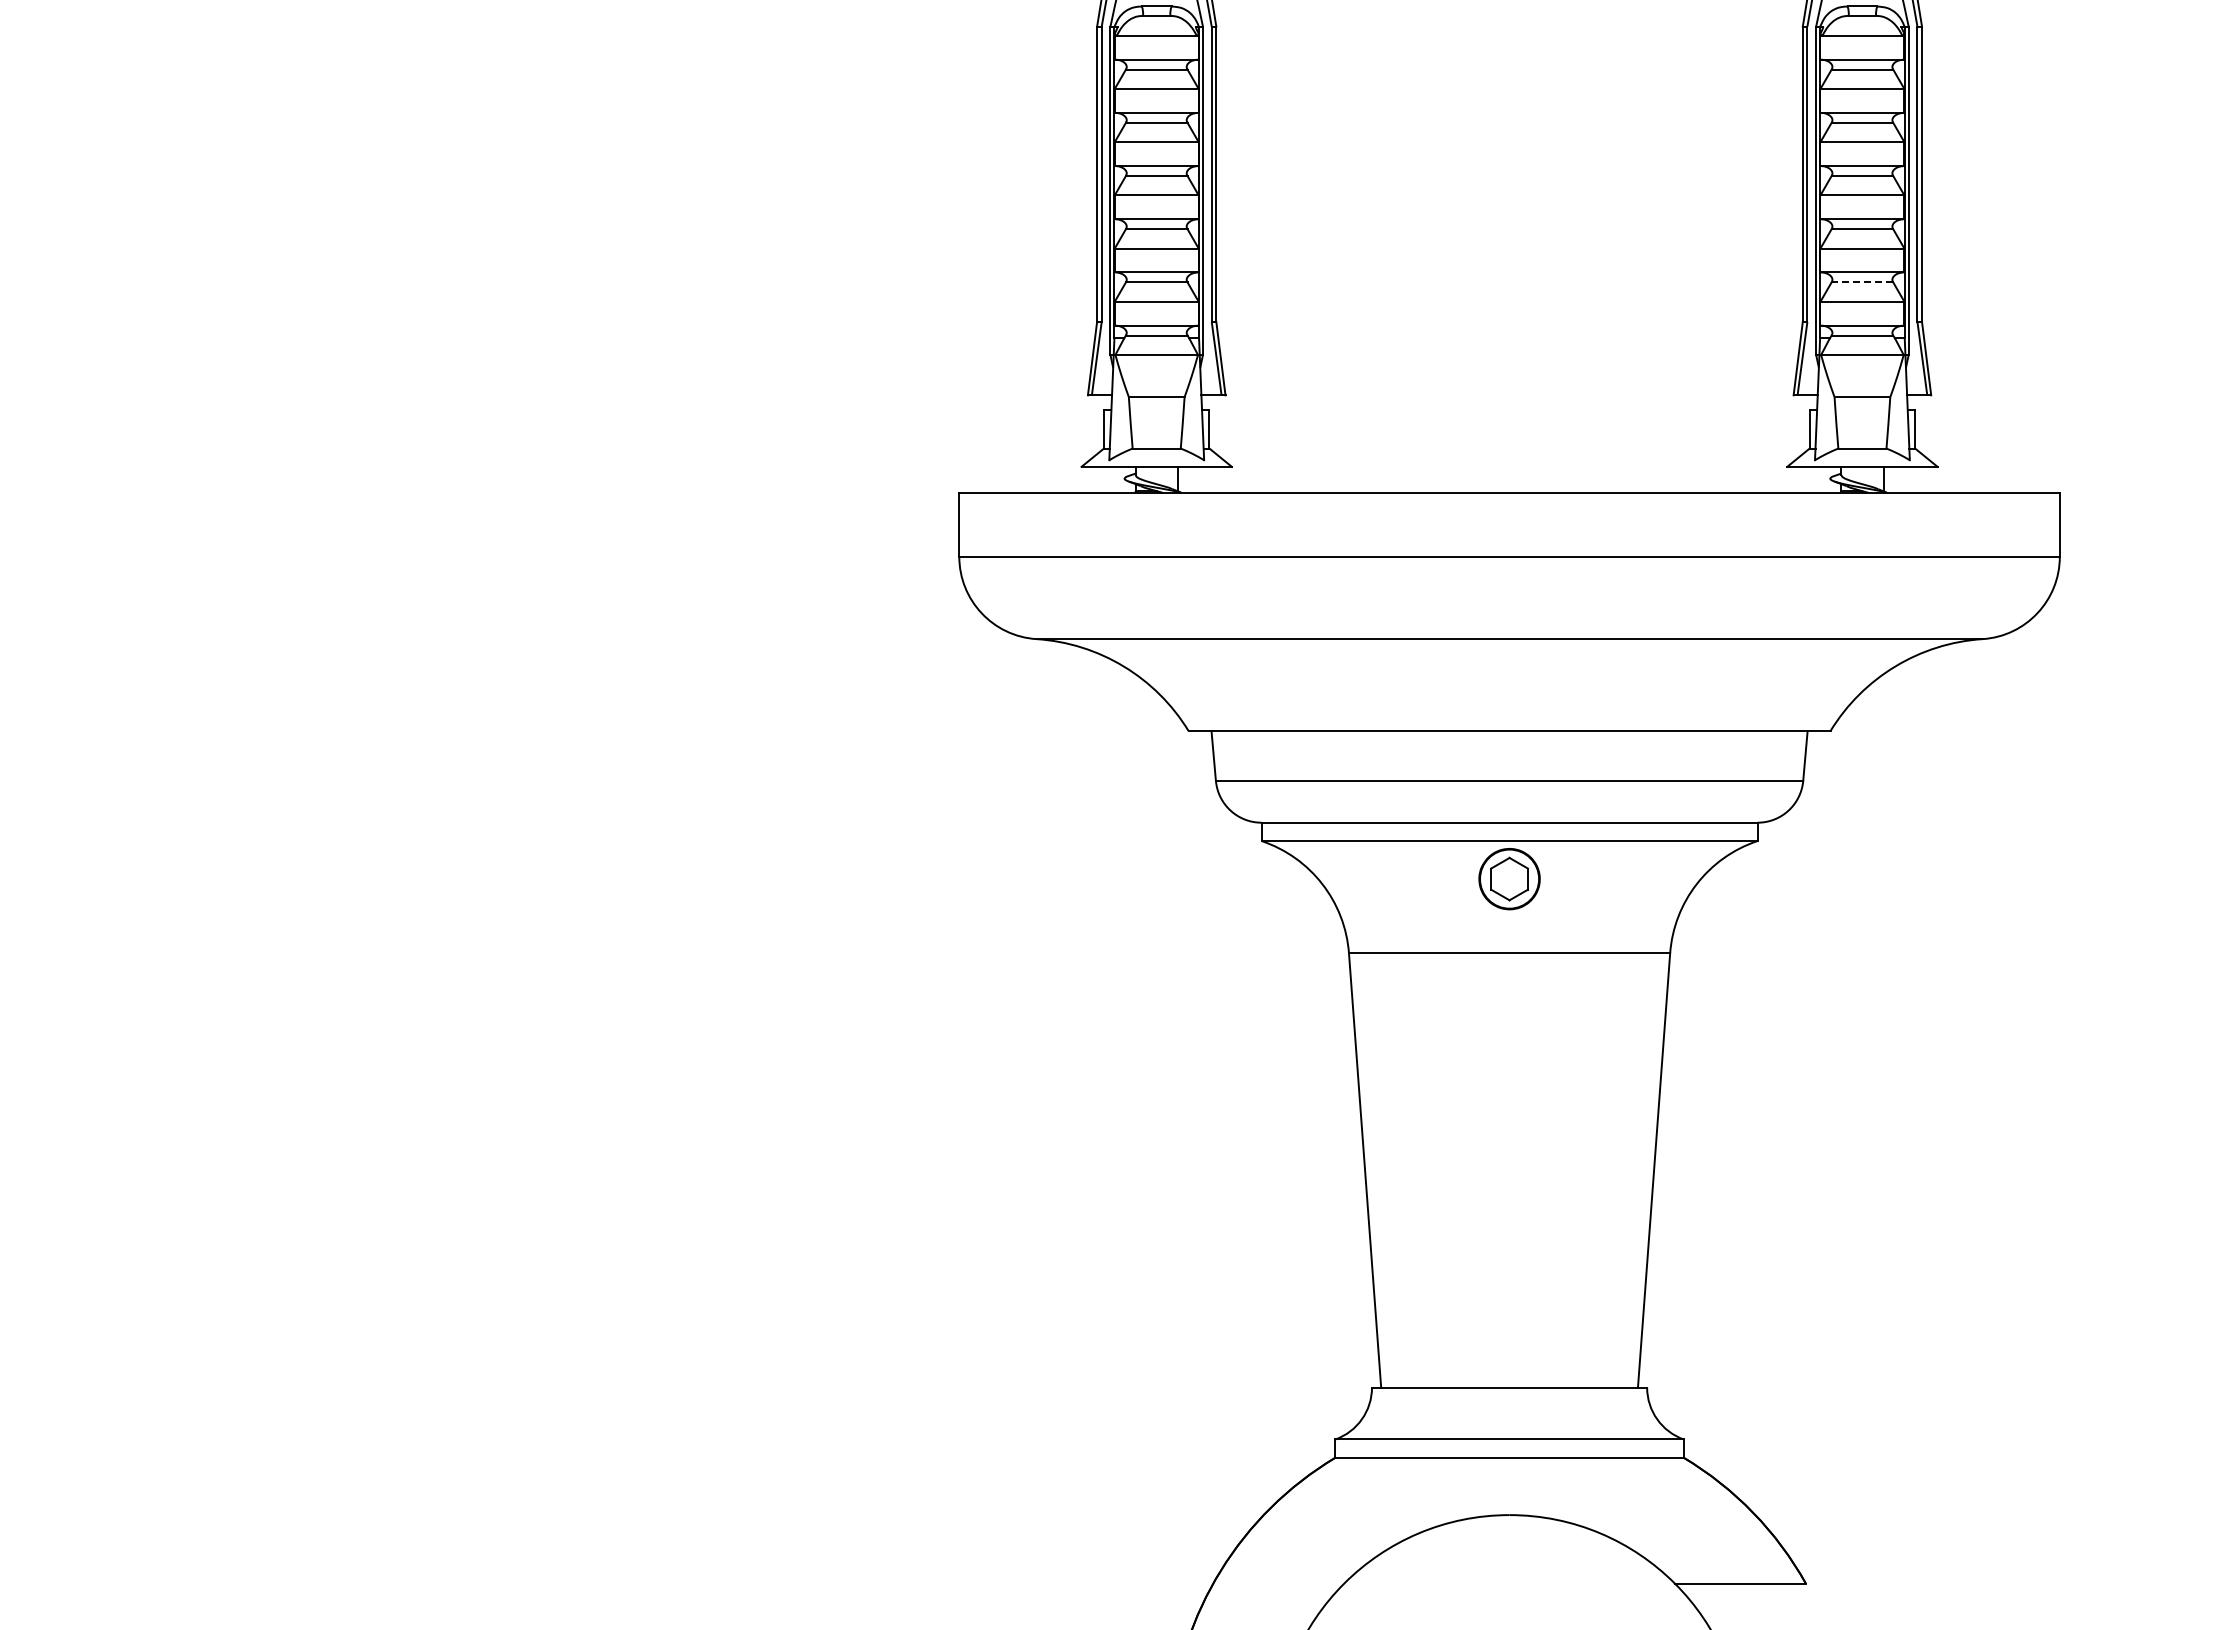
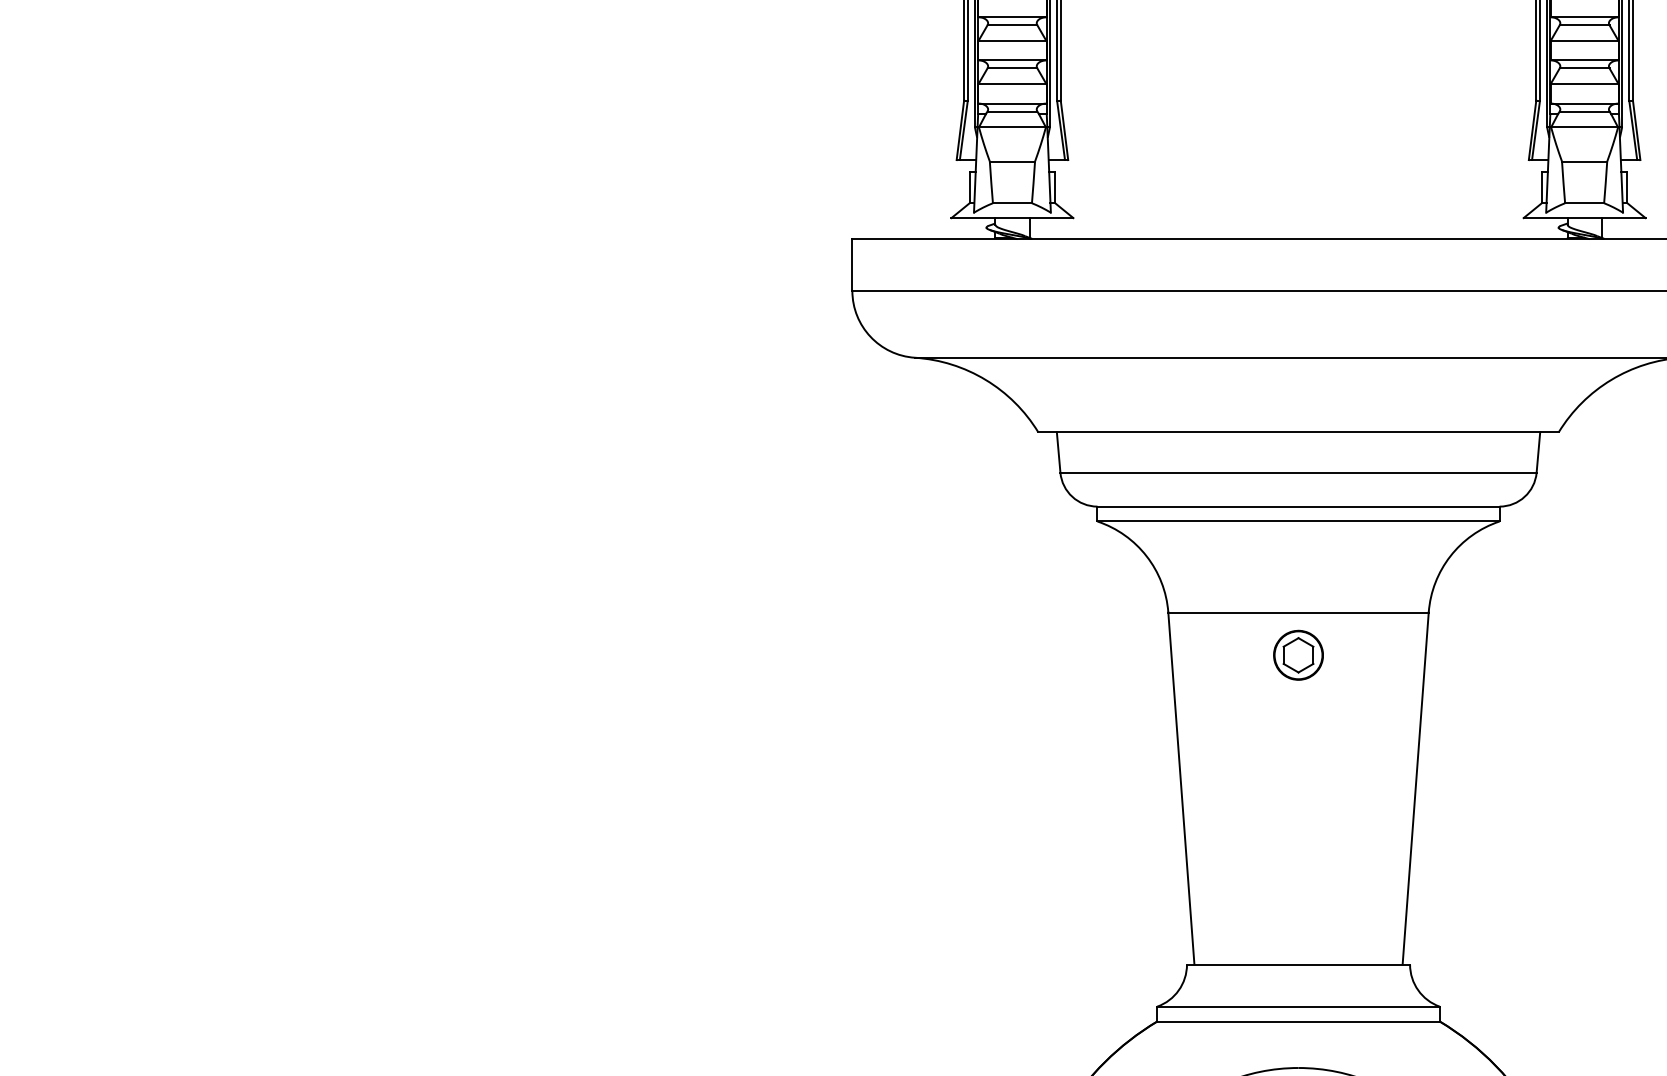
line: (1862, 282) -> (1584, 68), dashed -> solid
part: (1509, 879) -> (1298, 655), moved

